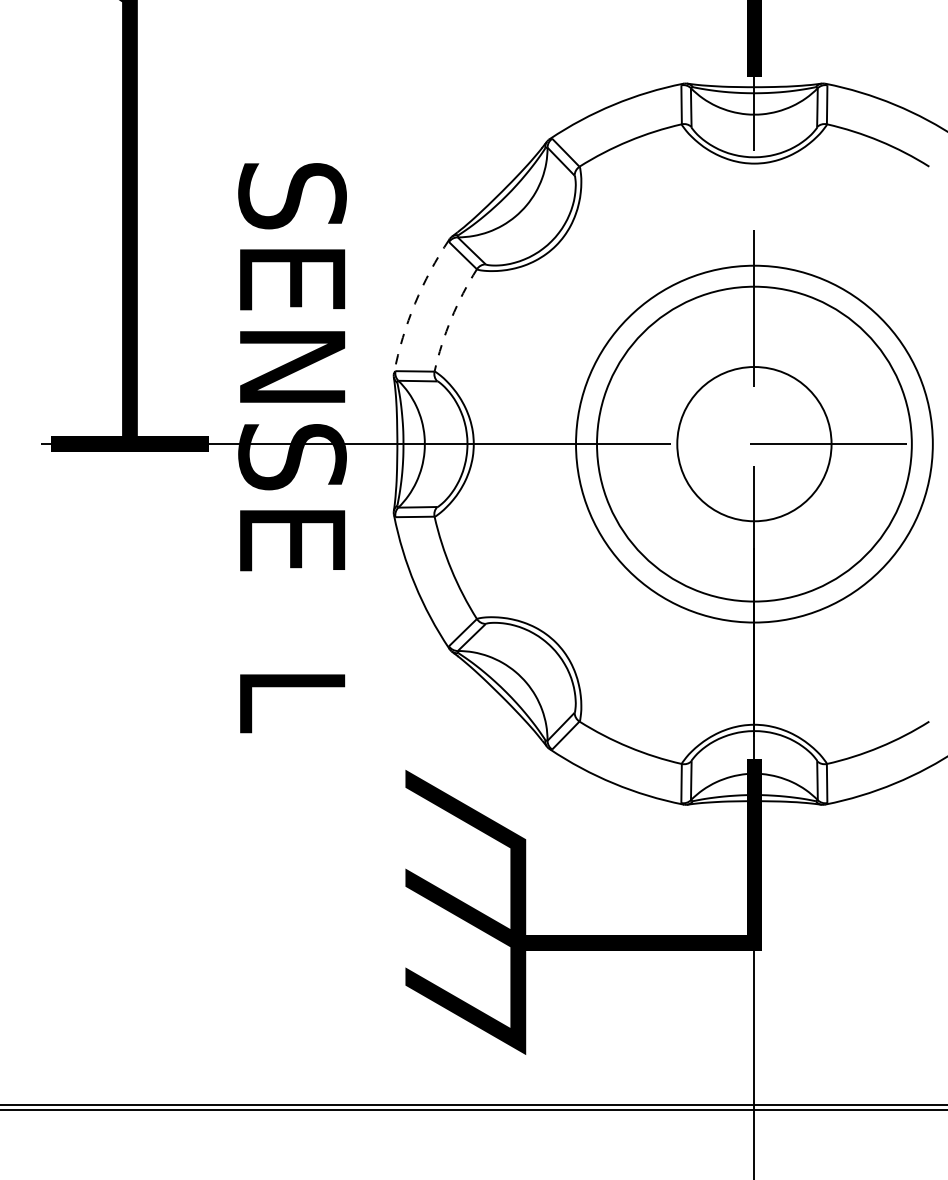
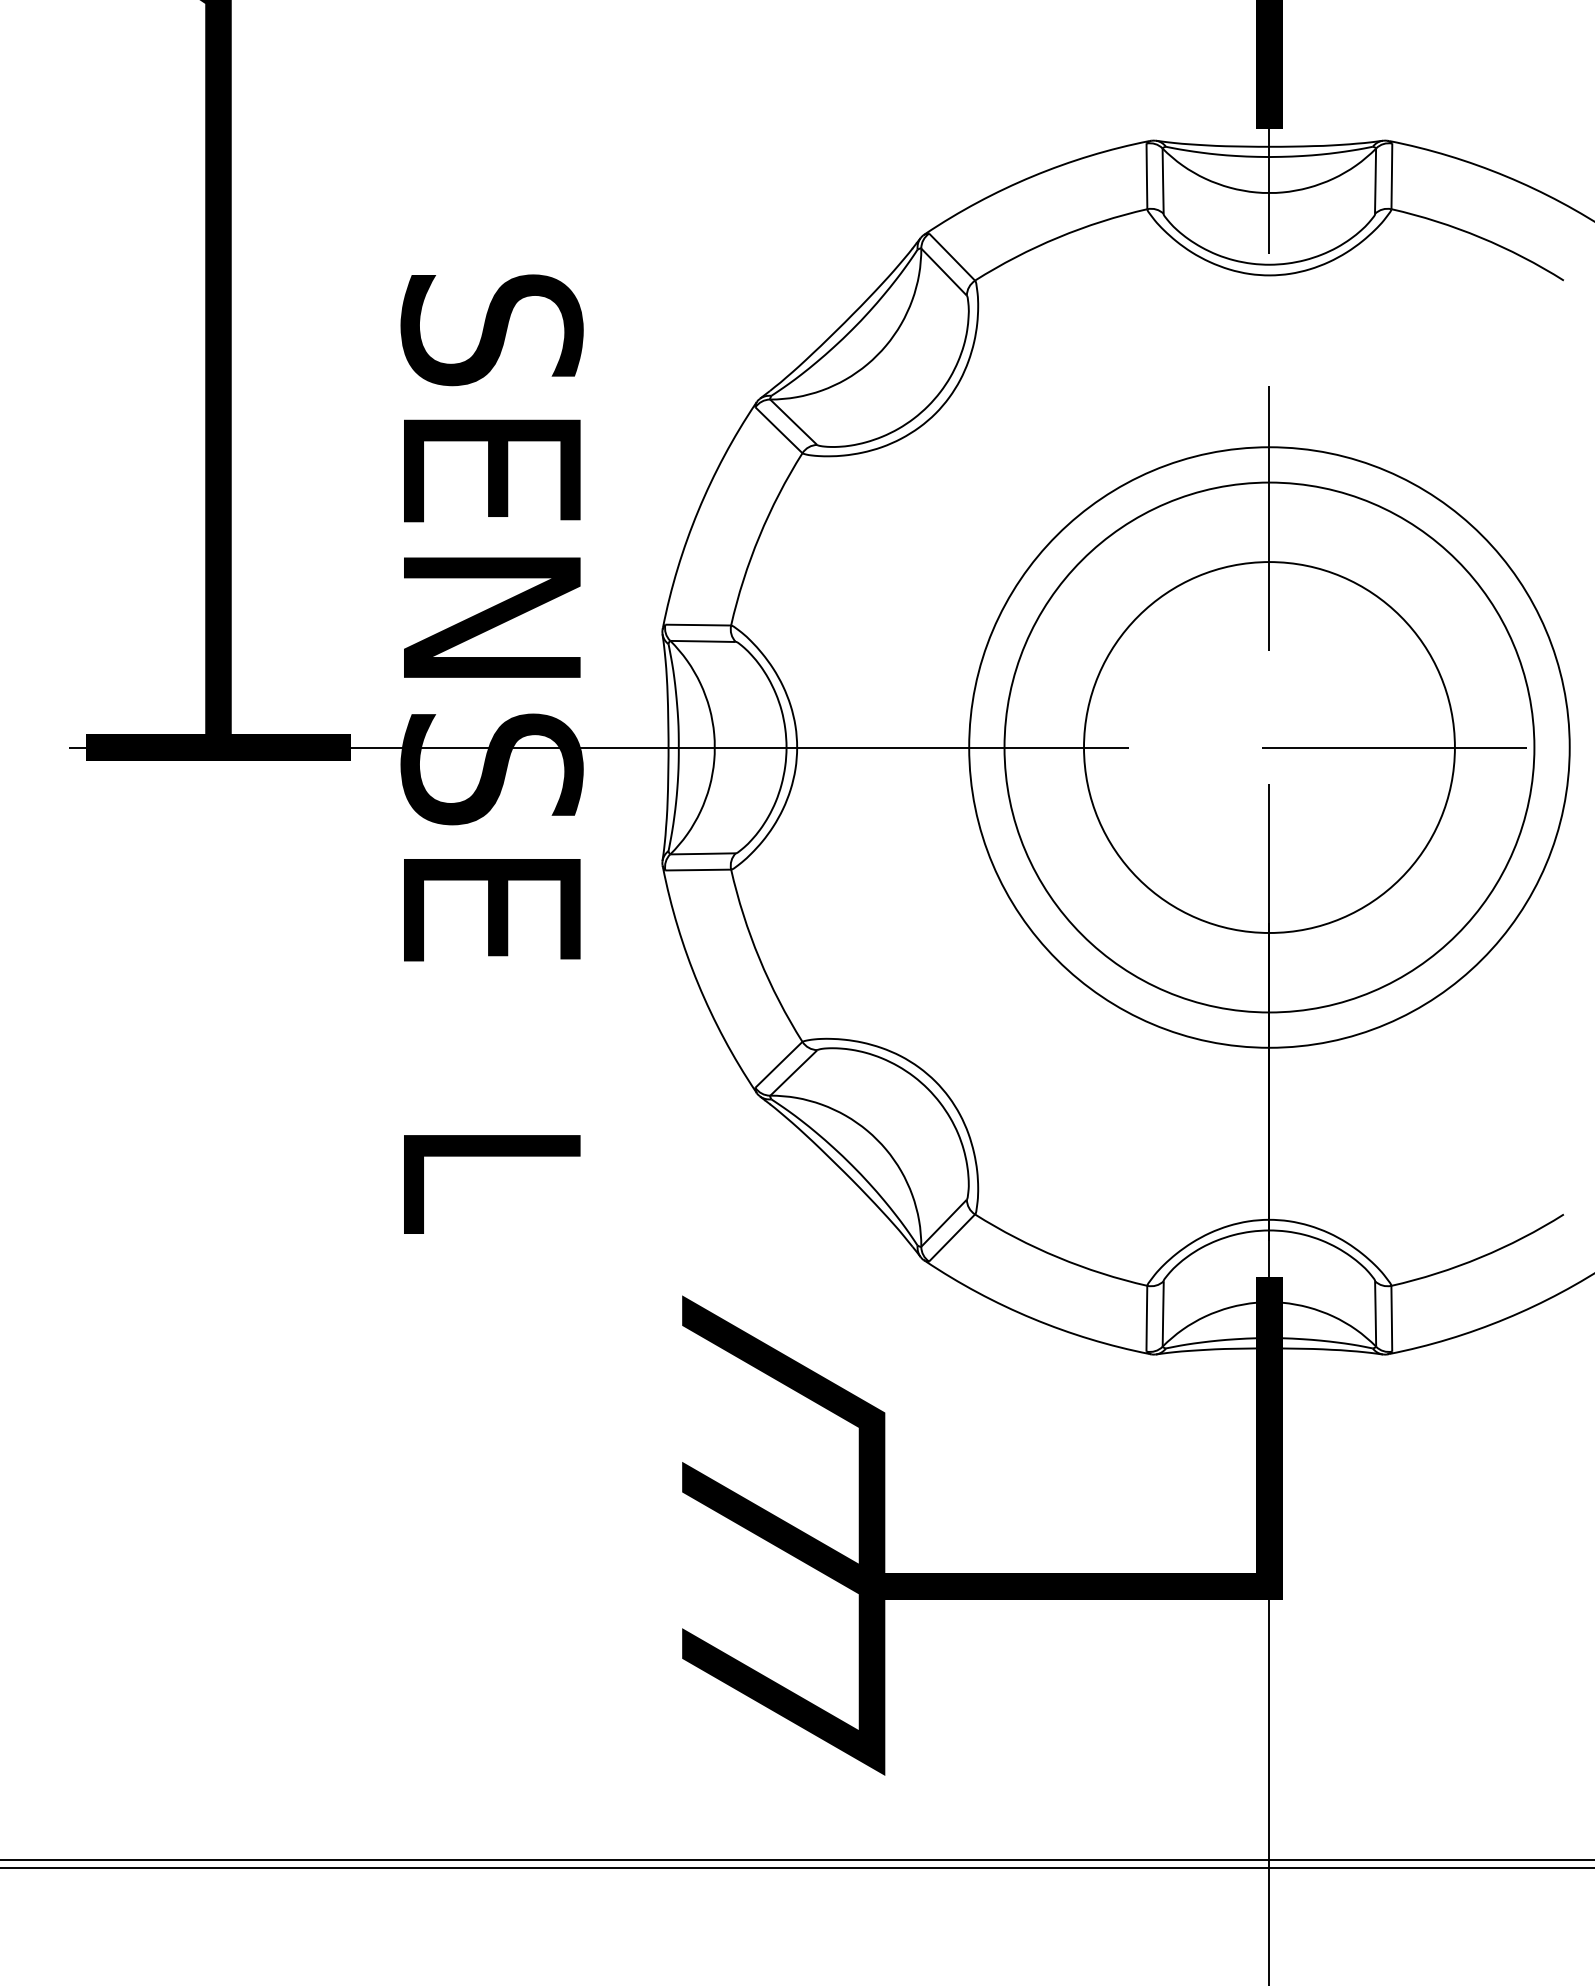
arc: (415, 303) -> (699, 510), dashed -> solid
arc: (451, 318) -> (759, 536), dashed -> solid
circle: (754, 443) -> (1269, 746), size x1.43

